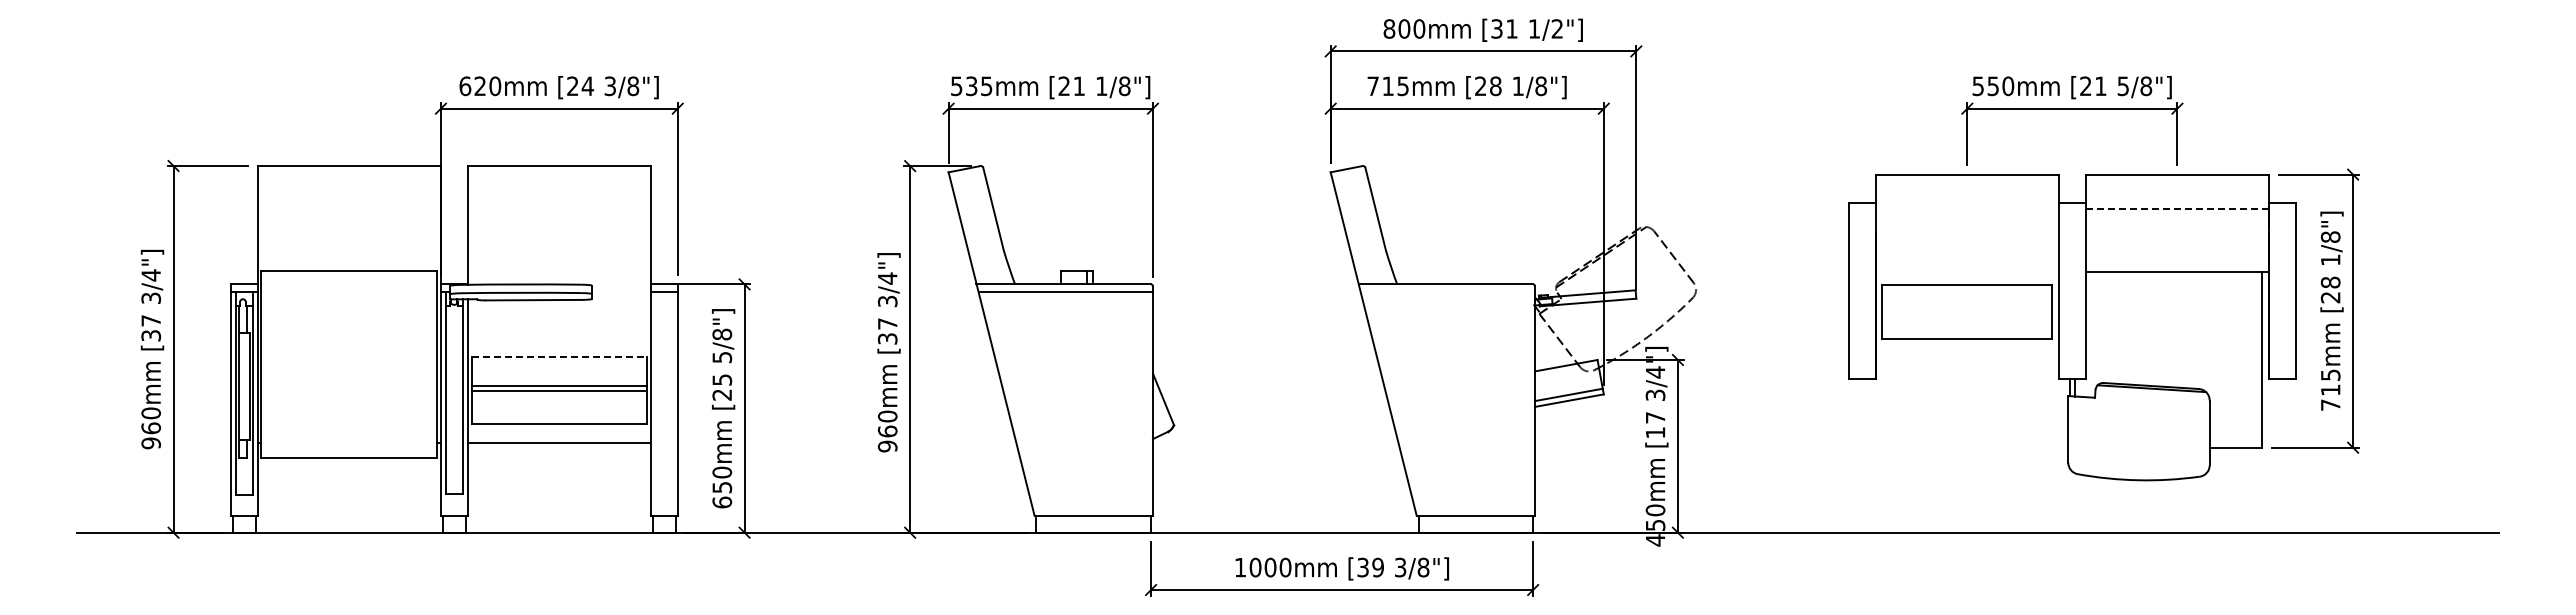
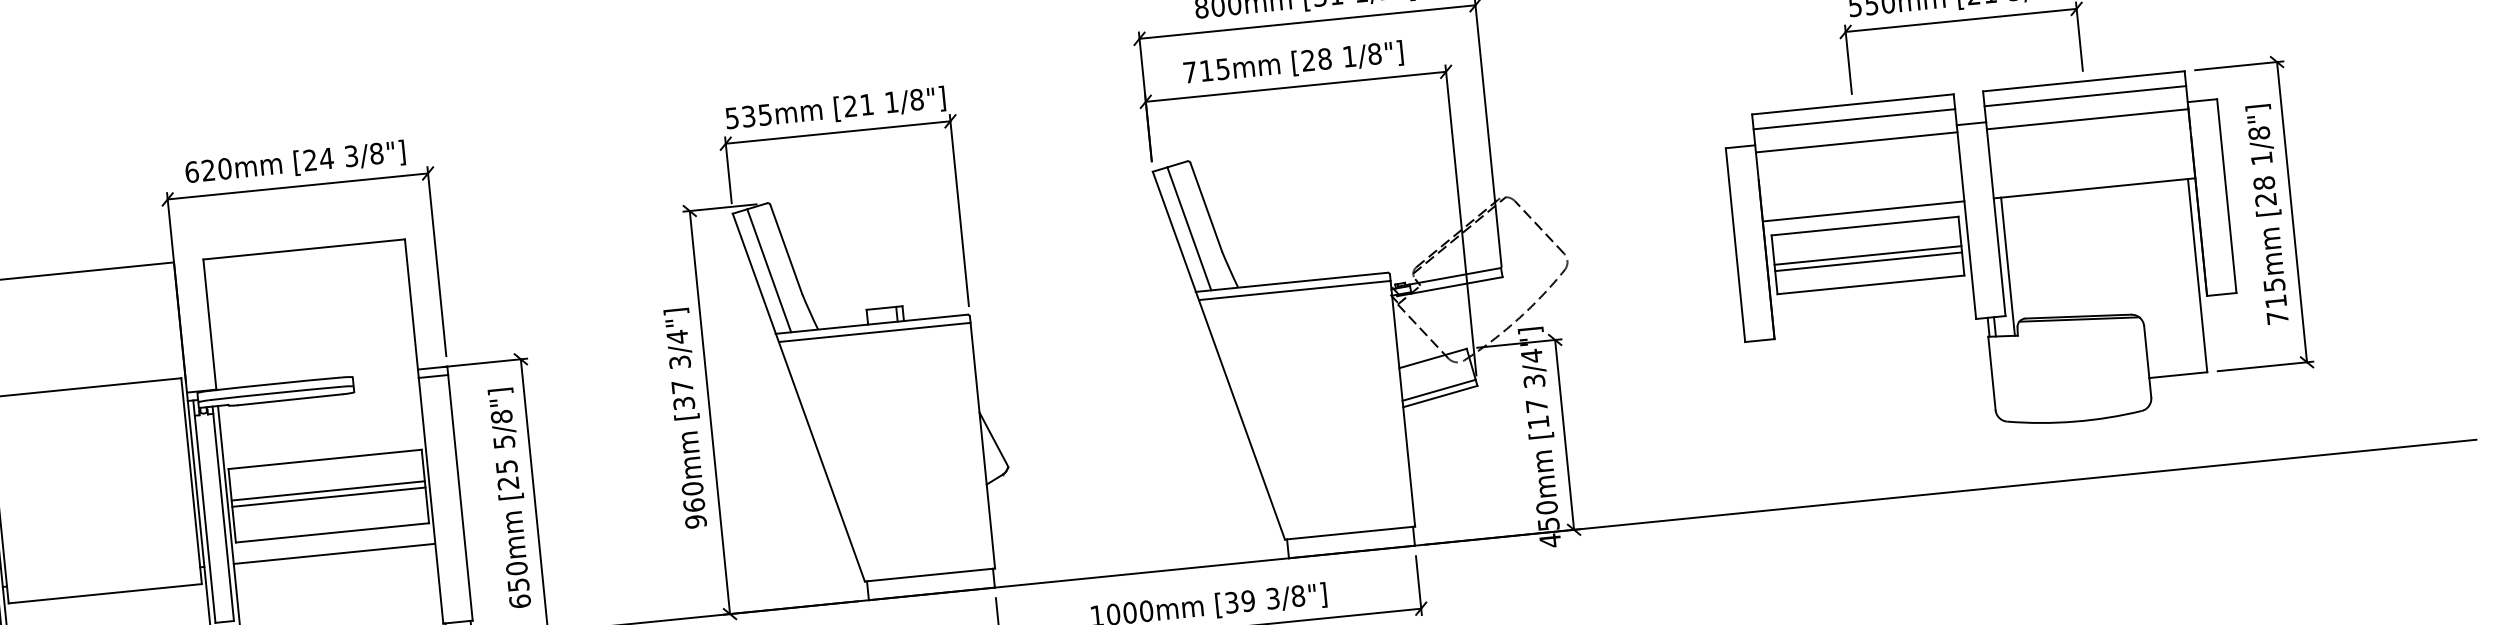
line: (1966, 188) -> (1853, 119), added
line: (2177, 188) -> (2085, 96), added
line: (1966, 209) -> (1855, 142), added
line: (2177, 209) -> (2087, 119), dashed -> solid
line: (976, 226) -> (769, 270), added
line: (1358, 226) -> (1189, 228), added
line: (1966, 271) -> (1862, 211), added
line: (1447, 292) -> (1294, 291), added
line: (1967, 312) -> (1868, 255), added
line: (1967, 317) -> (1868, 261), added
line: (2092, 334) -> (2008, 266), added
line: (559, 356) -> (325, 458), dashed -> solid

